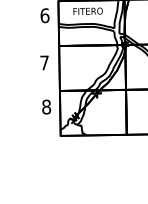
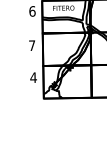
text: (46, 106) -> (33, 77), 8 -> 4

